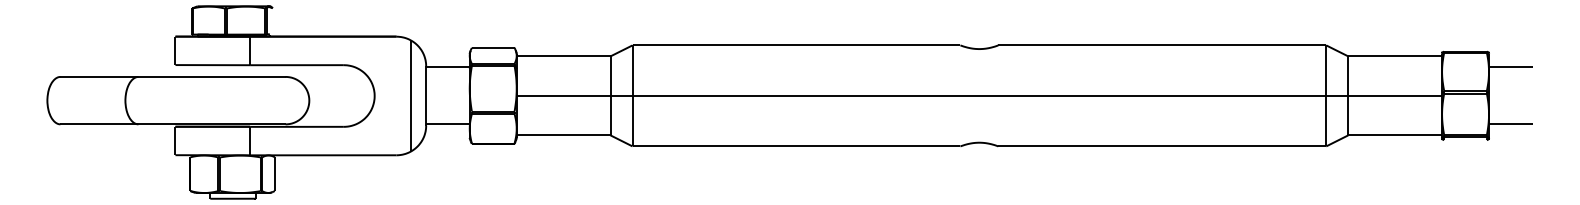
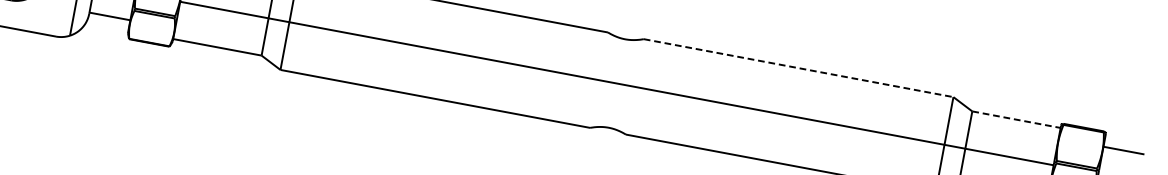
line: (1162, 45) -> (798, 68), solid -> dashed
line: (1395, 56) -> (1016, 119), solid -> dashed

